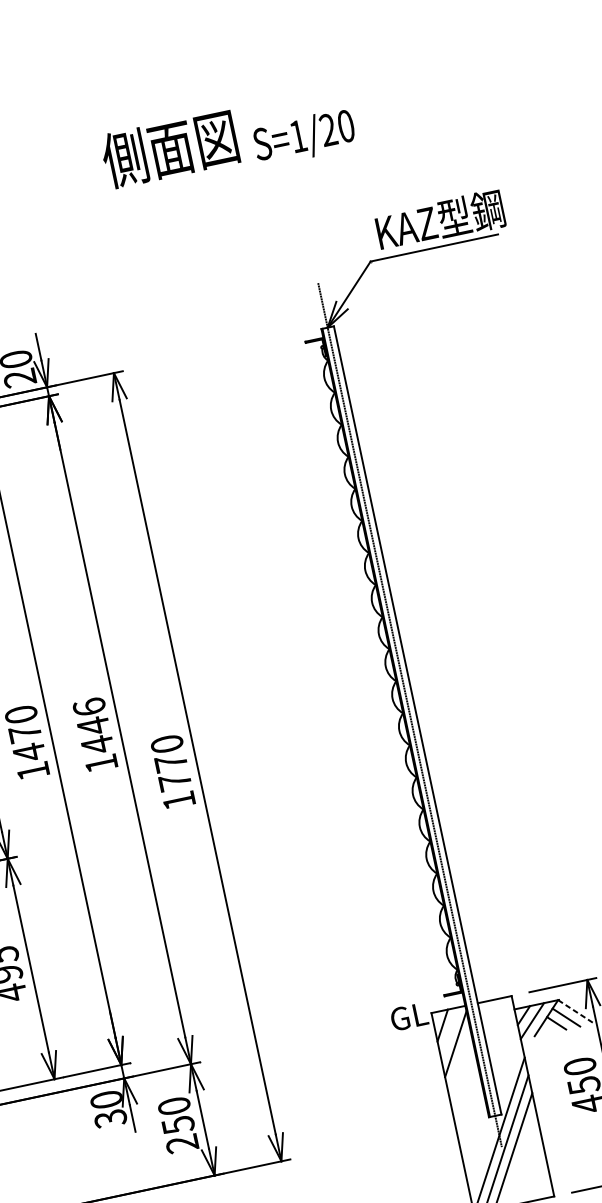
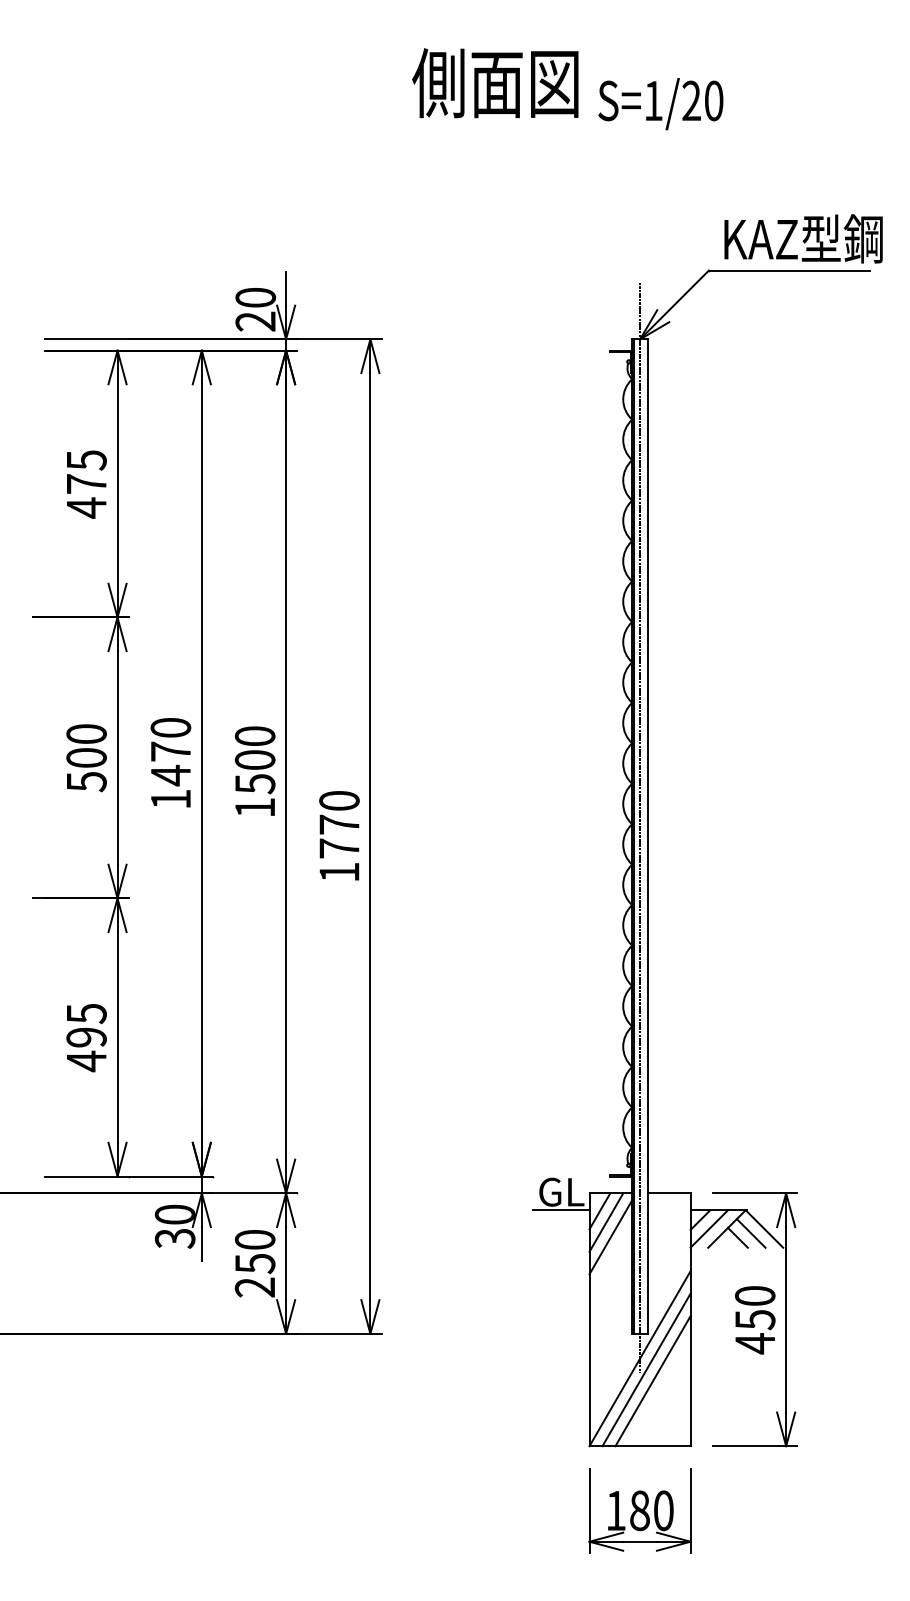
text: (93, 726) -> (254, 760), 1446 -> 1500
line: (576, 1012) -> (764, 1229), dashed -> solid
line: (412, 1031) -> (561, 1210), added
line: (449, 1033) -> (606, 1222), added

